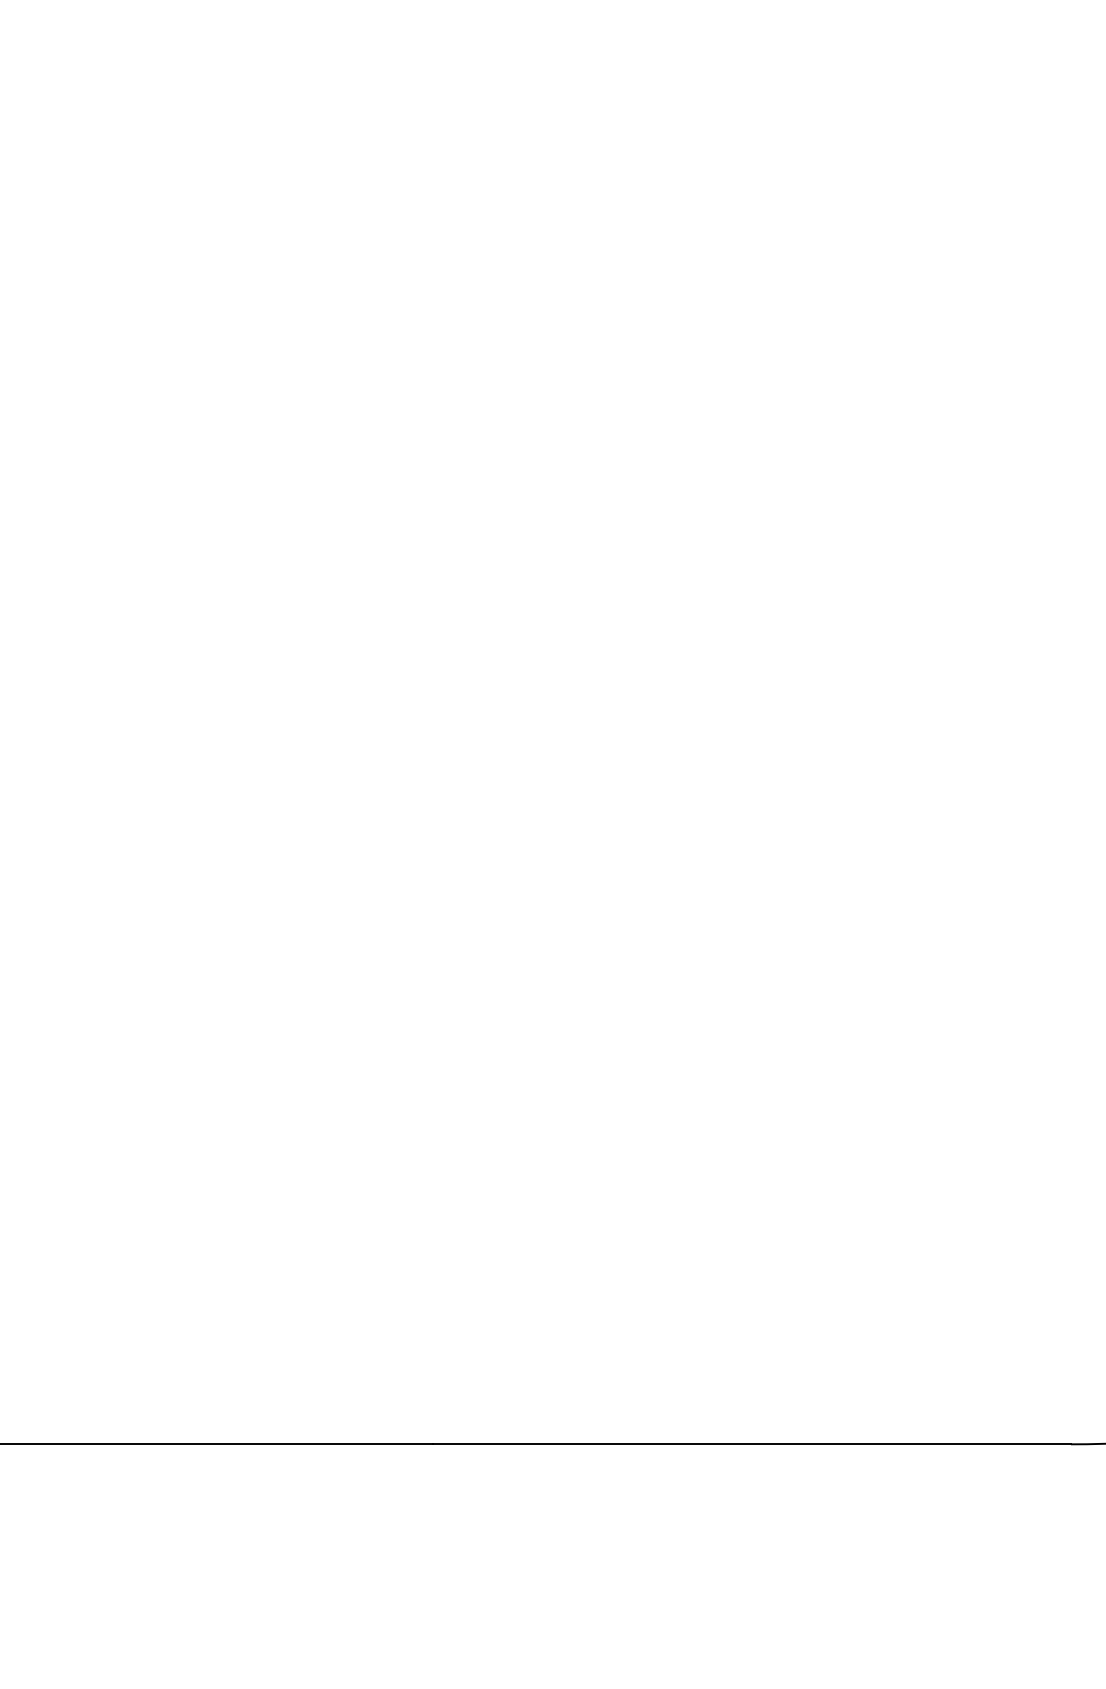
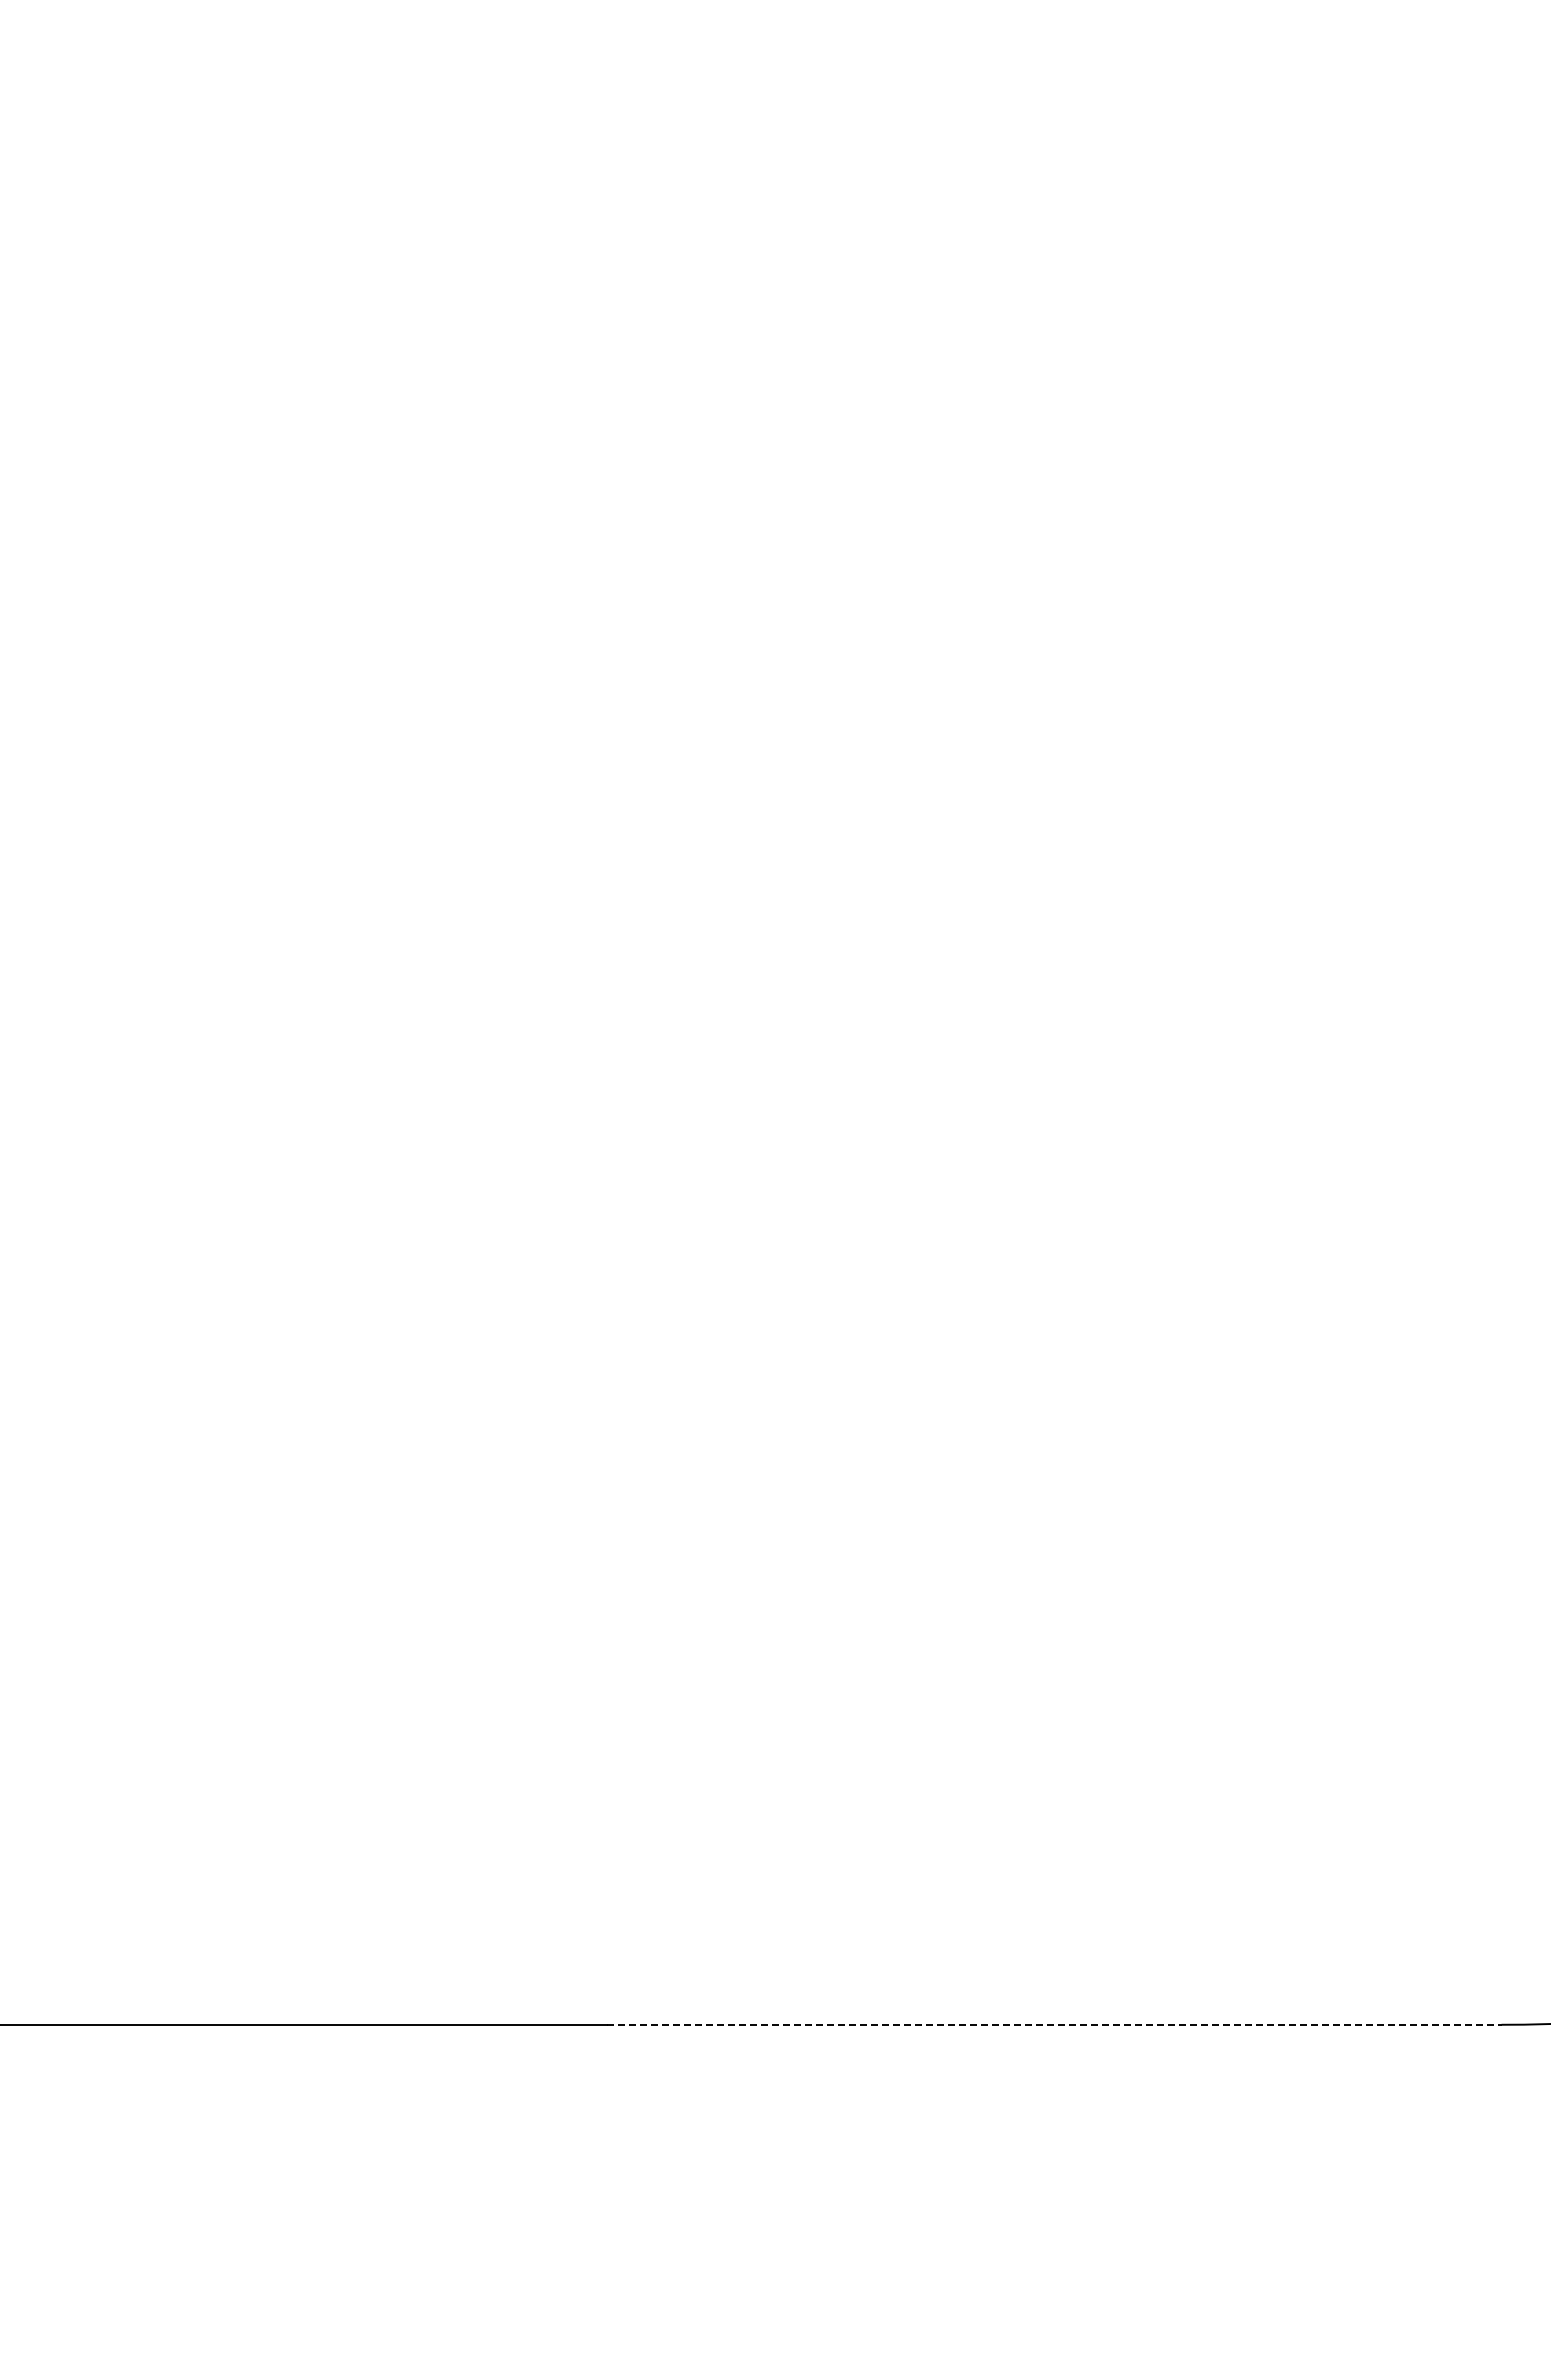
line: (752, 1444) -> (1054, 2024), solid -> dashed

